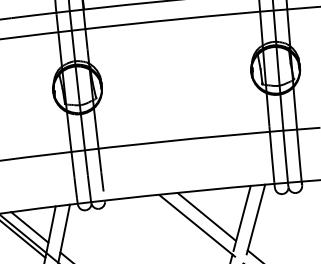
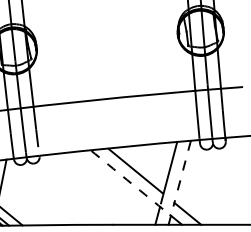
line: (255, 219) -> (181, 173), solid -> dashed
arc: (197, 225) -> (126, 179), solid -> dashed

